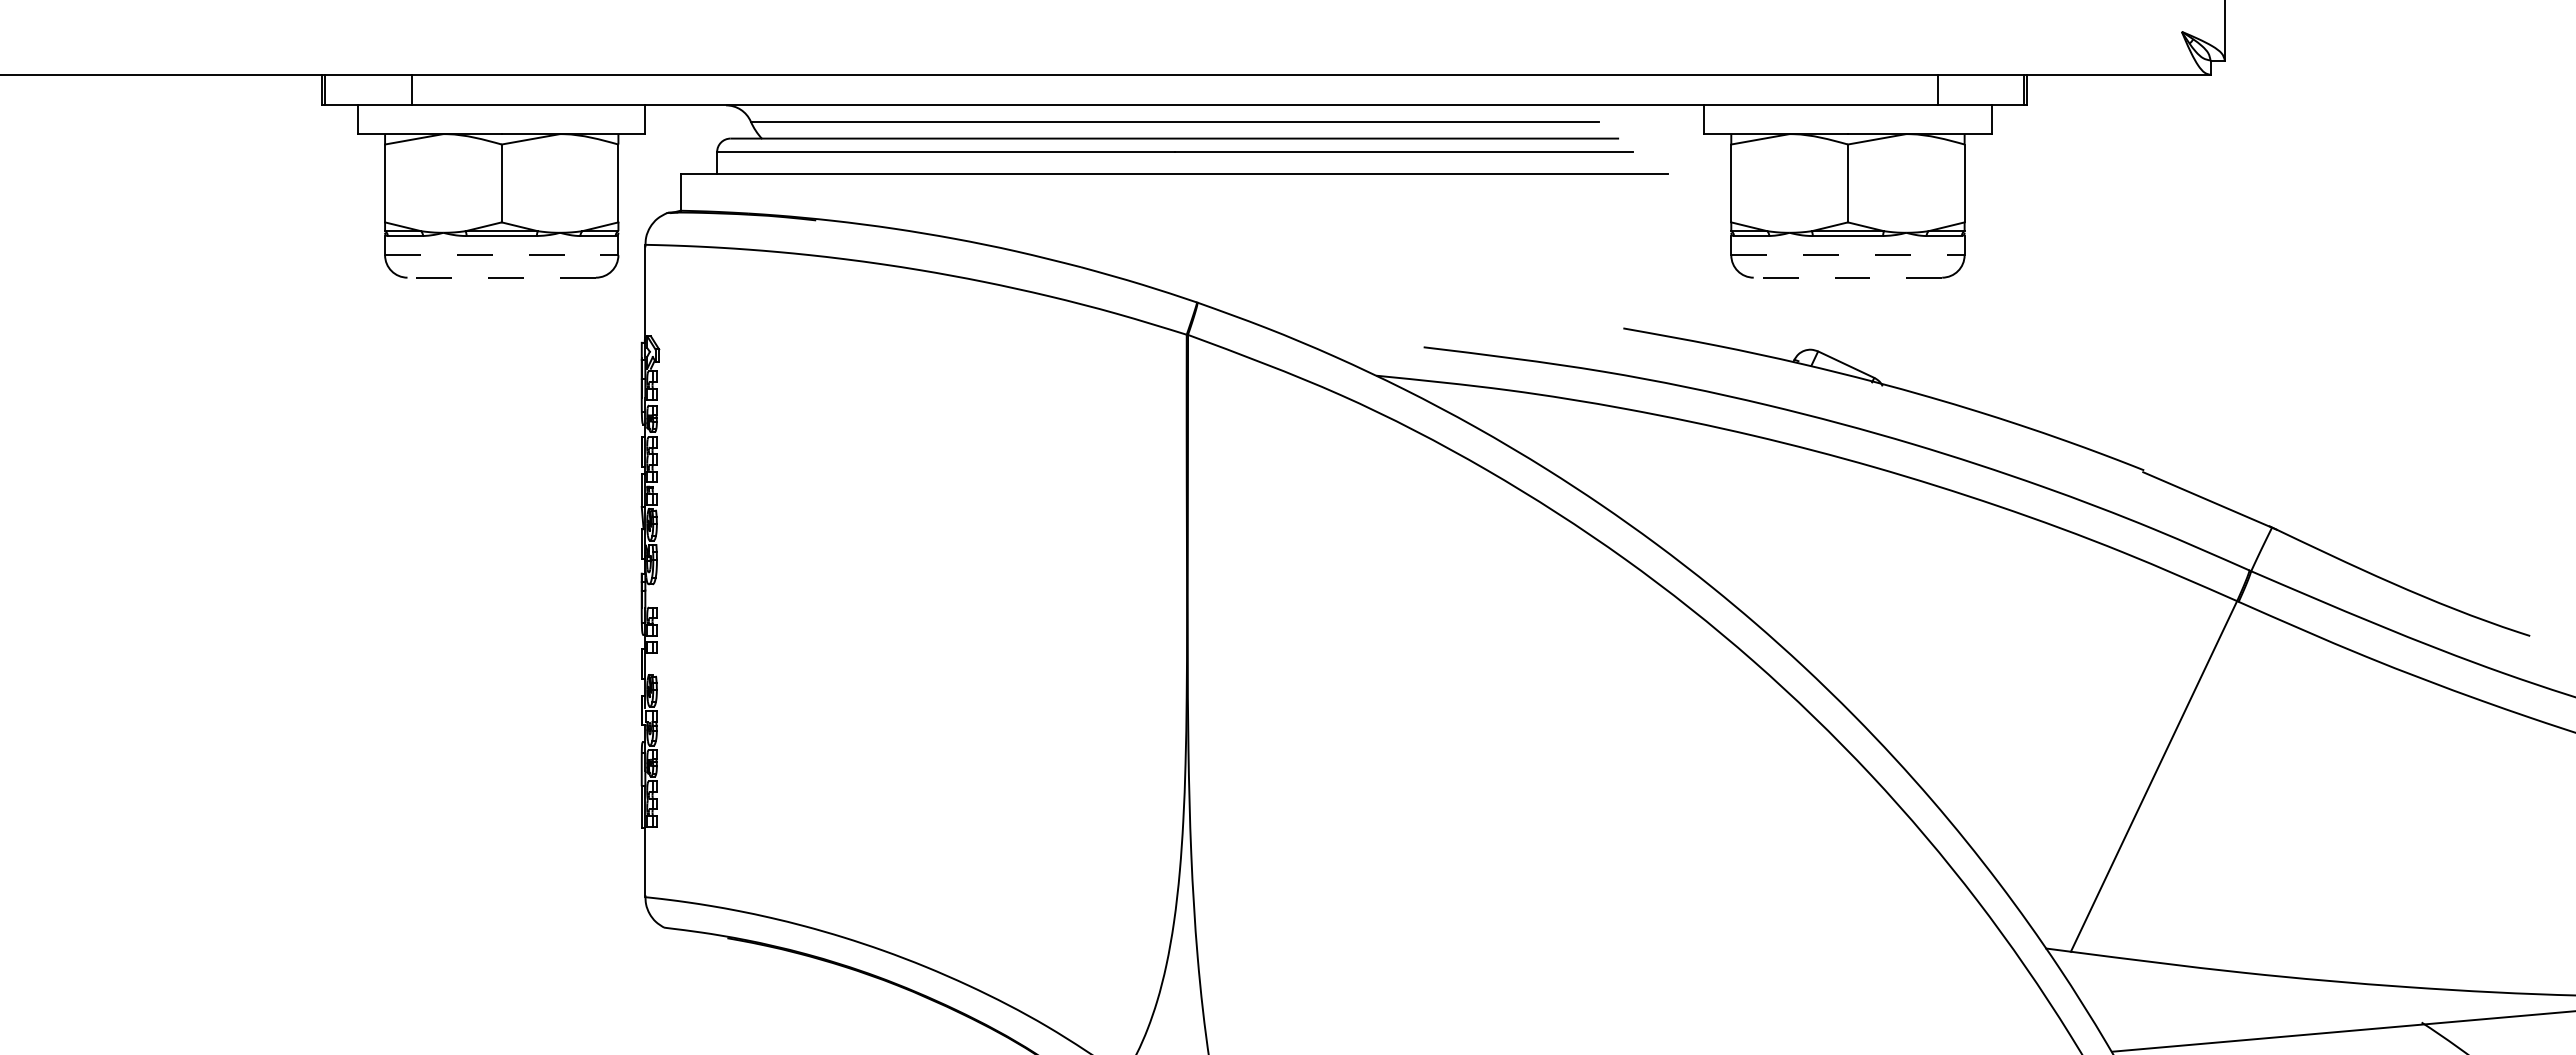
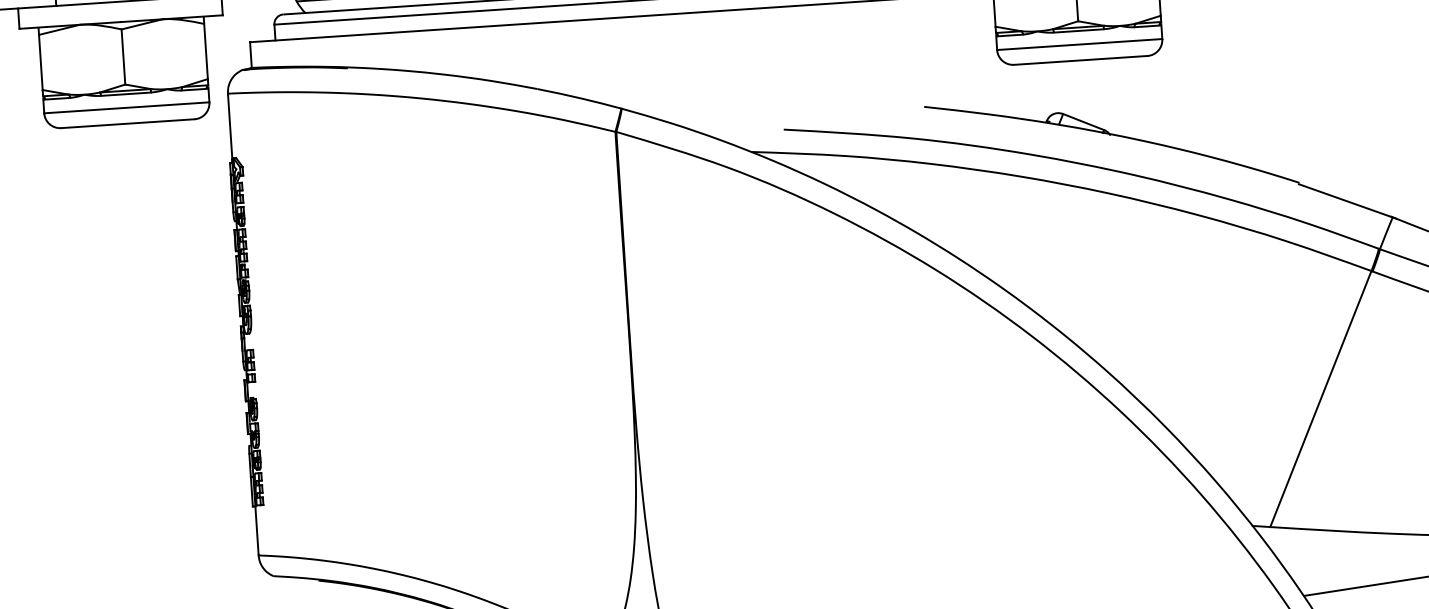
line: (501, 255) -> (126, 108), dashed -> solid
line: (1847, 255) -> (1079, 44), dashed -> solid
line: (501, 277) -> (127, 123), dashed -> solid
line: (1847, 277) -> (1080, 60), dashed -> solid

